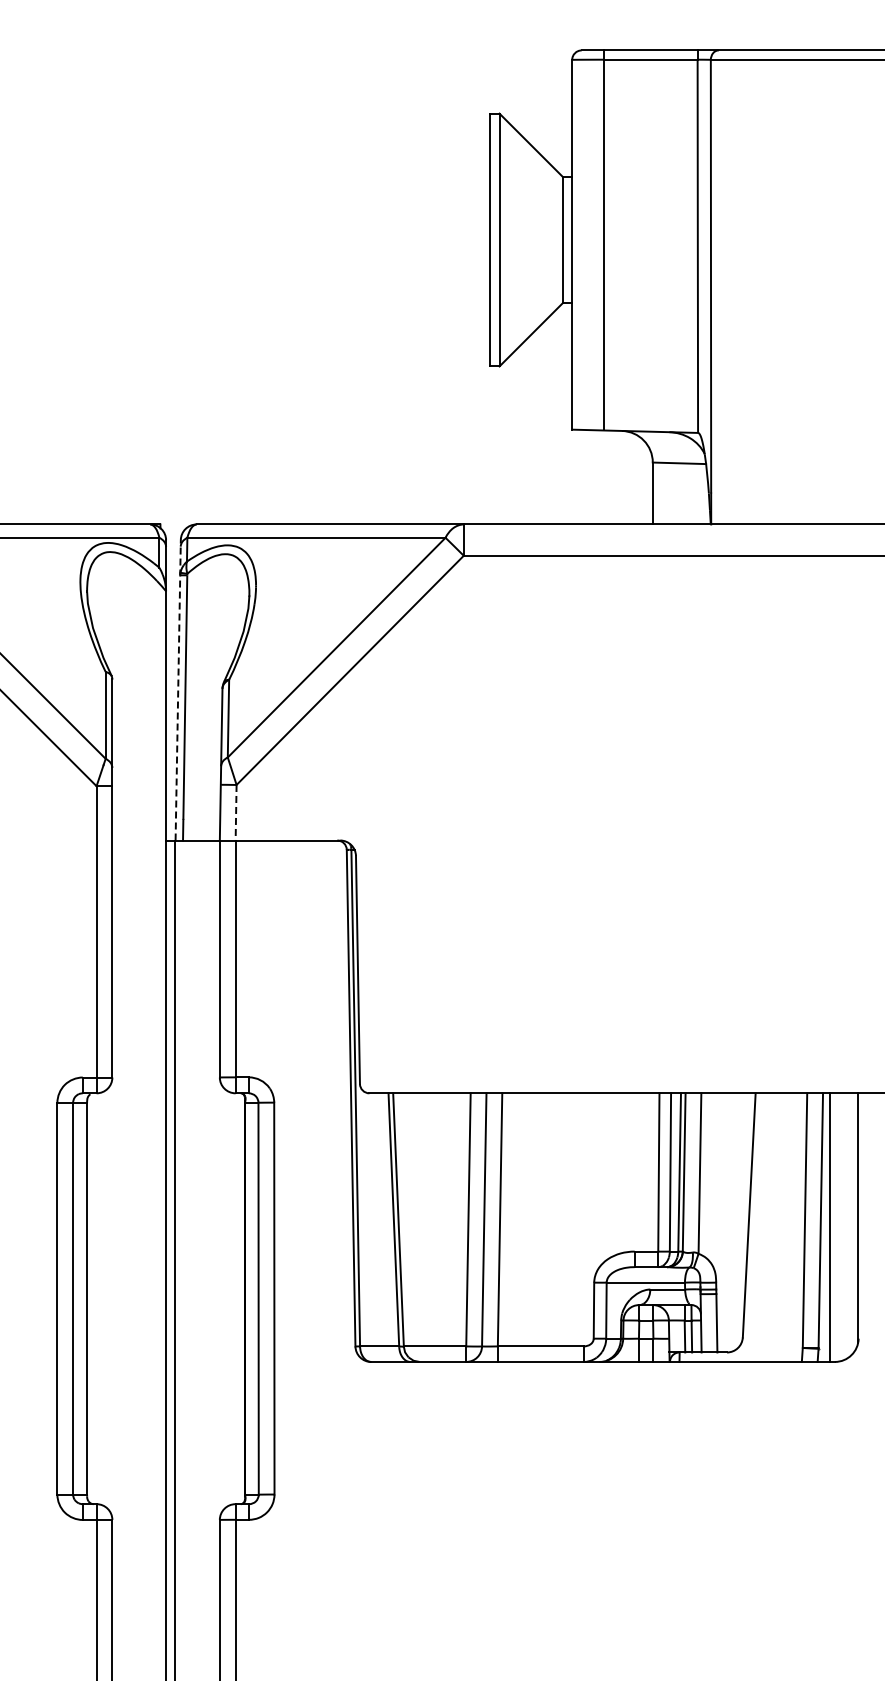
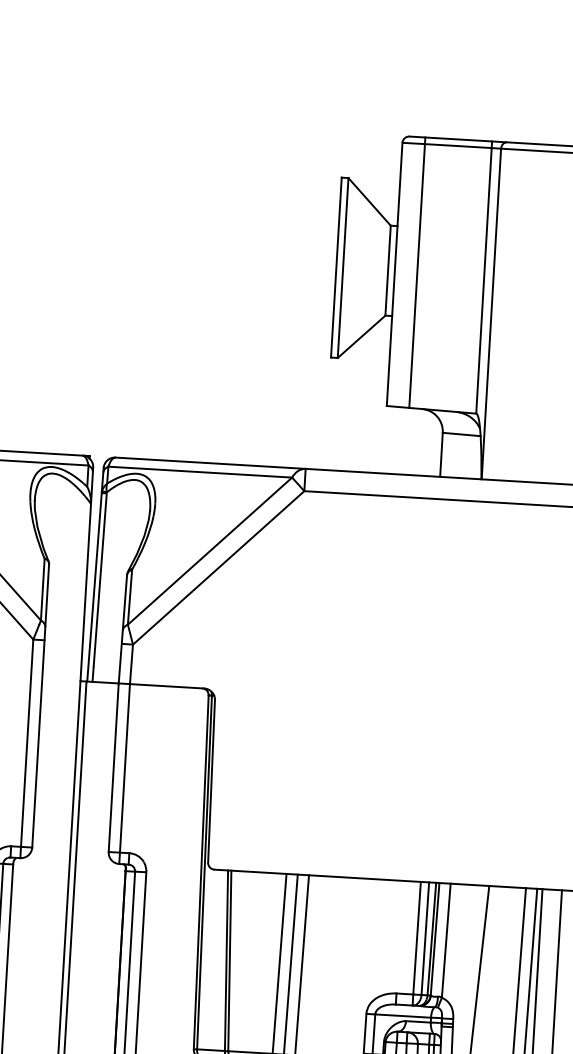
line: (178, 689) -> (95, 574), dashed -> solid
line: (236, 812) -> (131, 664), dashed -> solid

